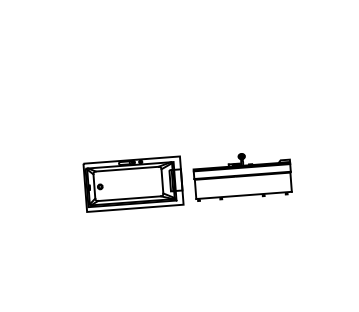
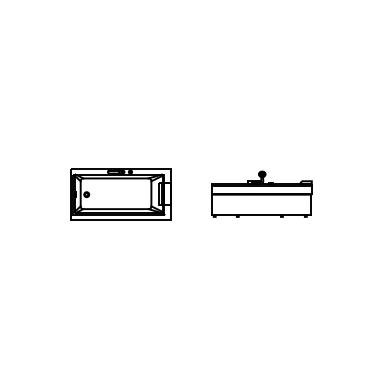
part: (132, 184) -> (120, 194), moved

